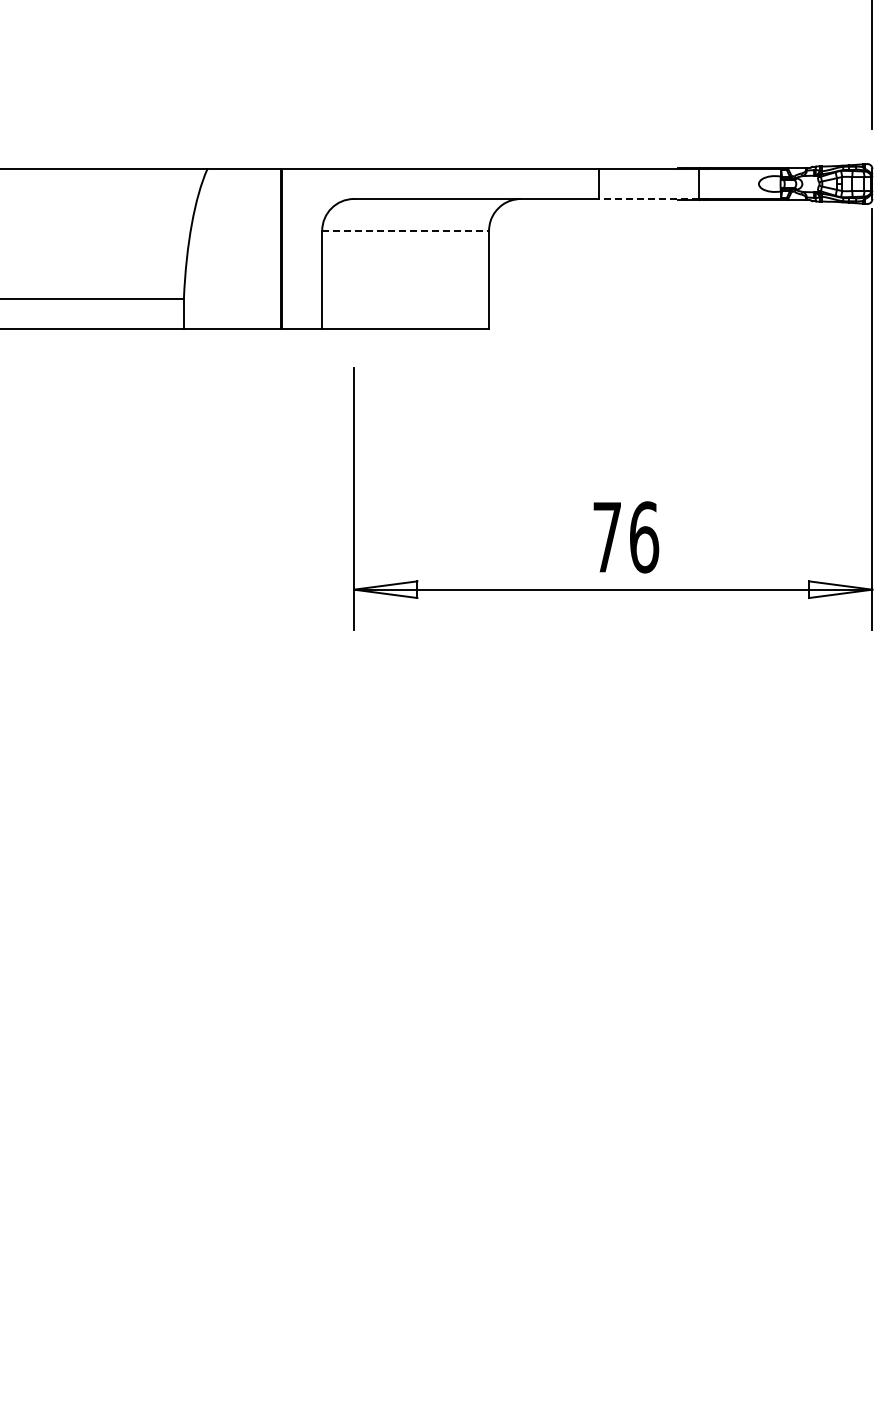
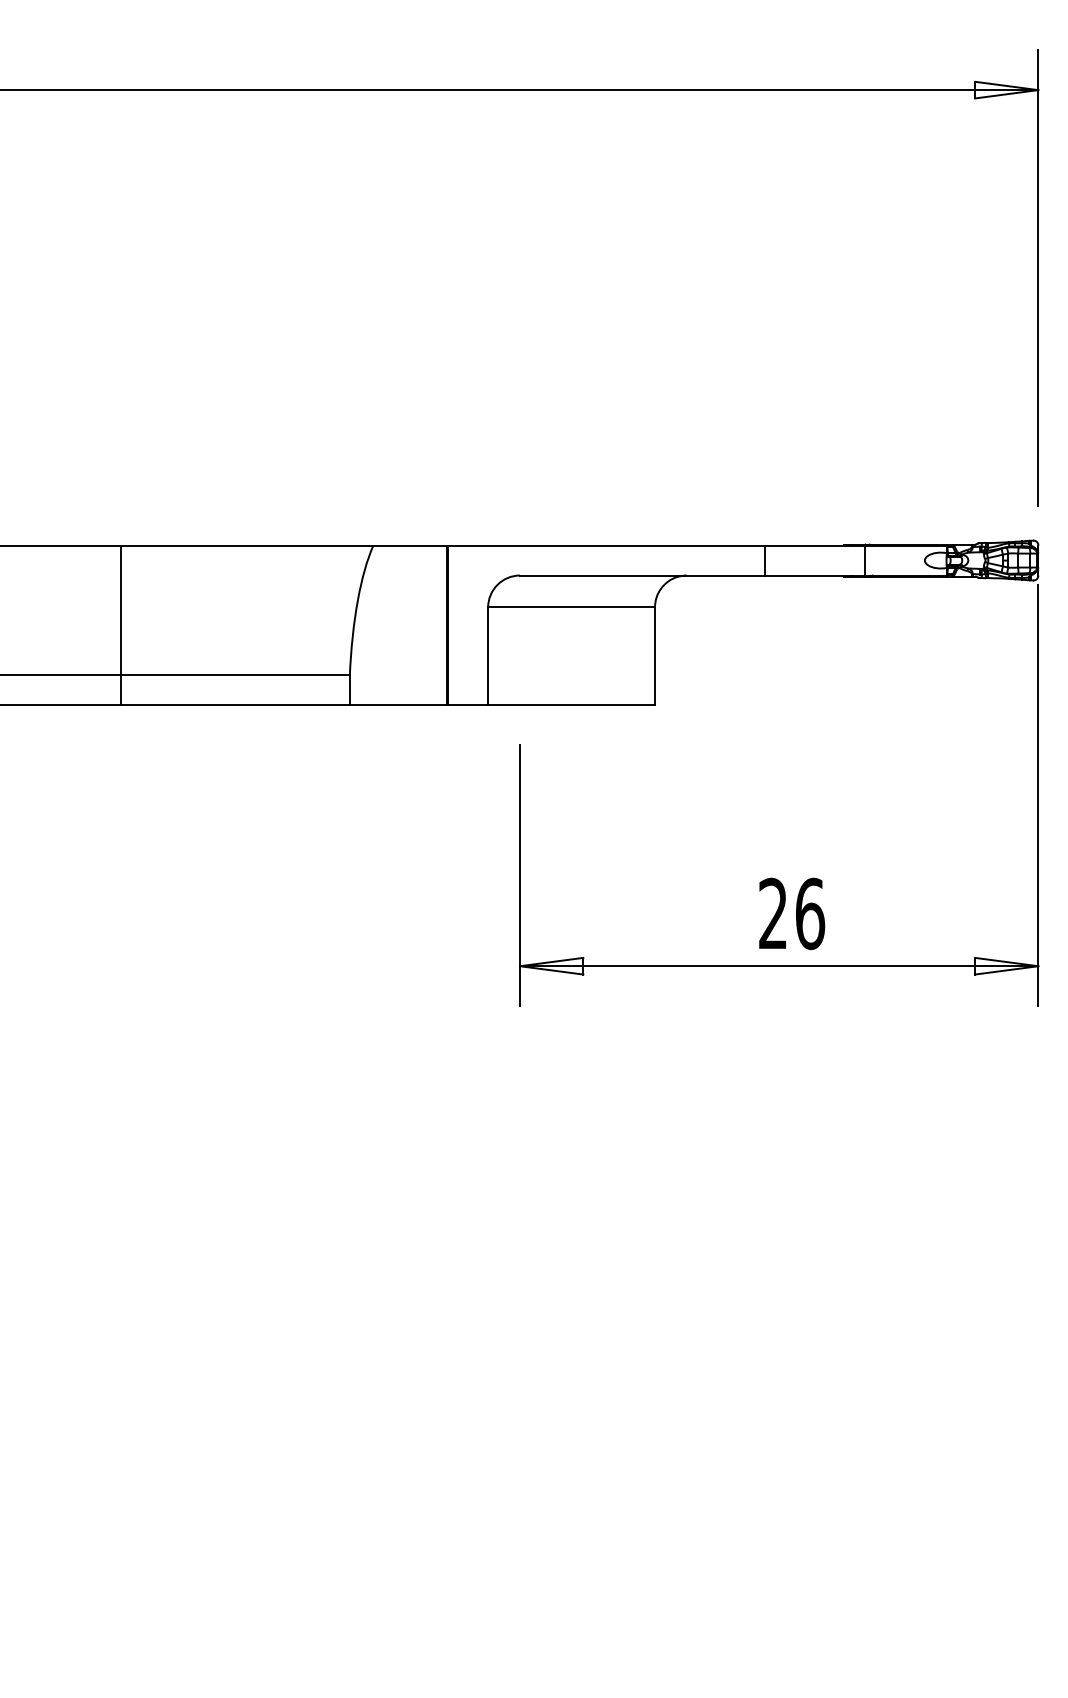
line: (648, 198) -> (814, 575), dashed -> solid
line: (406, 230) -> (572, 607), dashed -> solid
text: (606, 535) -> (772, 912), 76 -> 26

